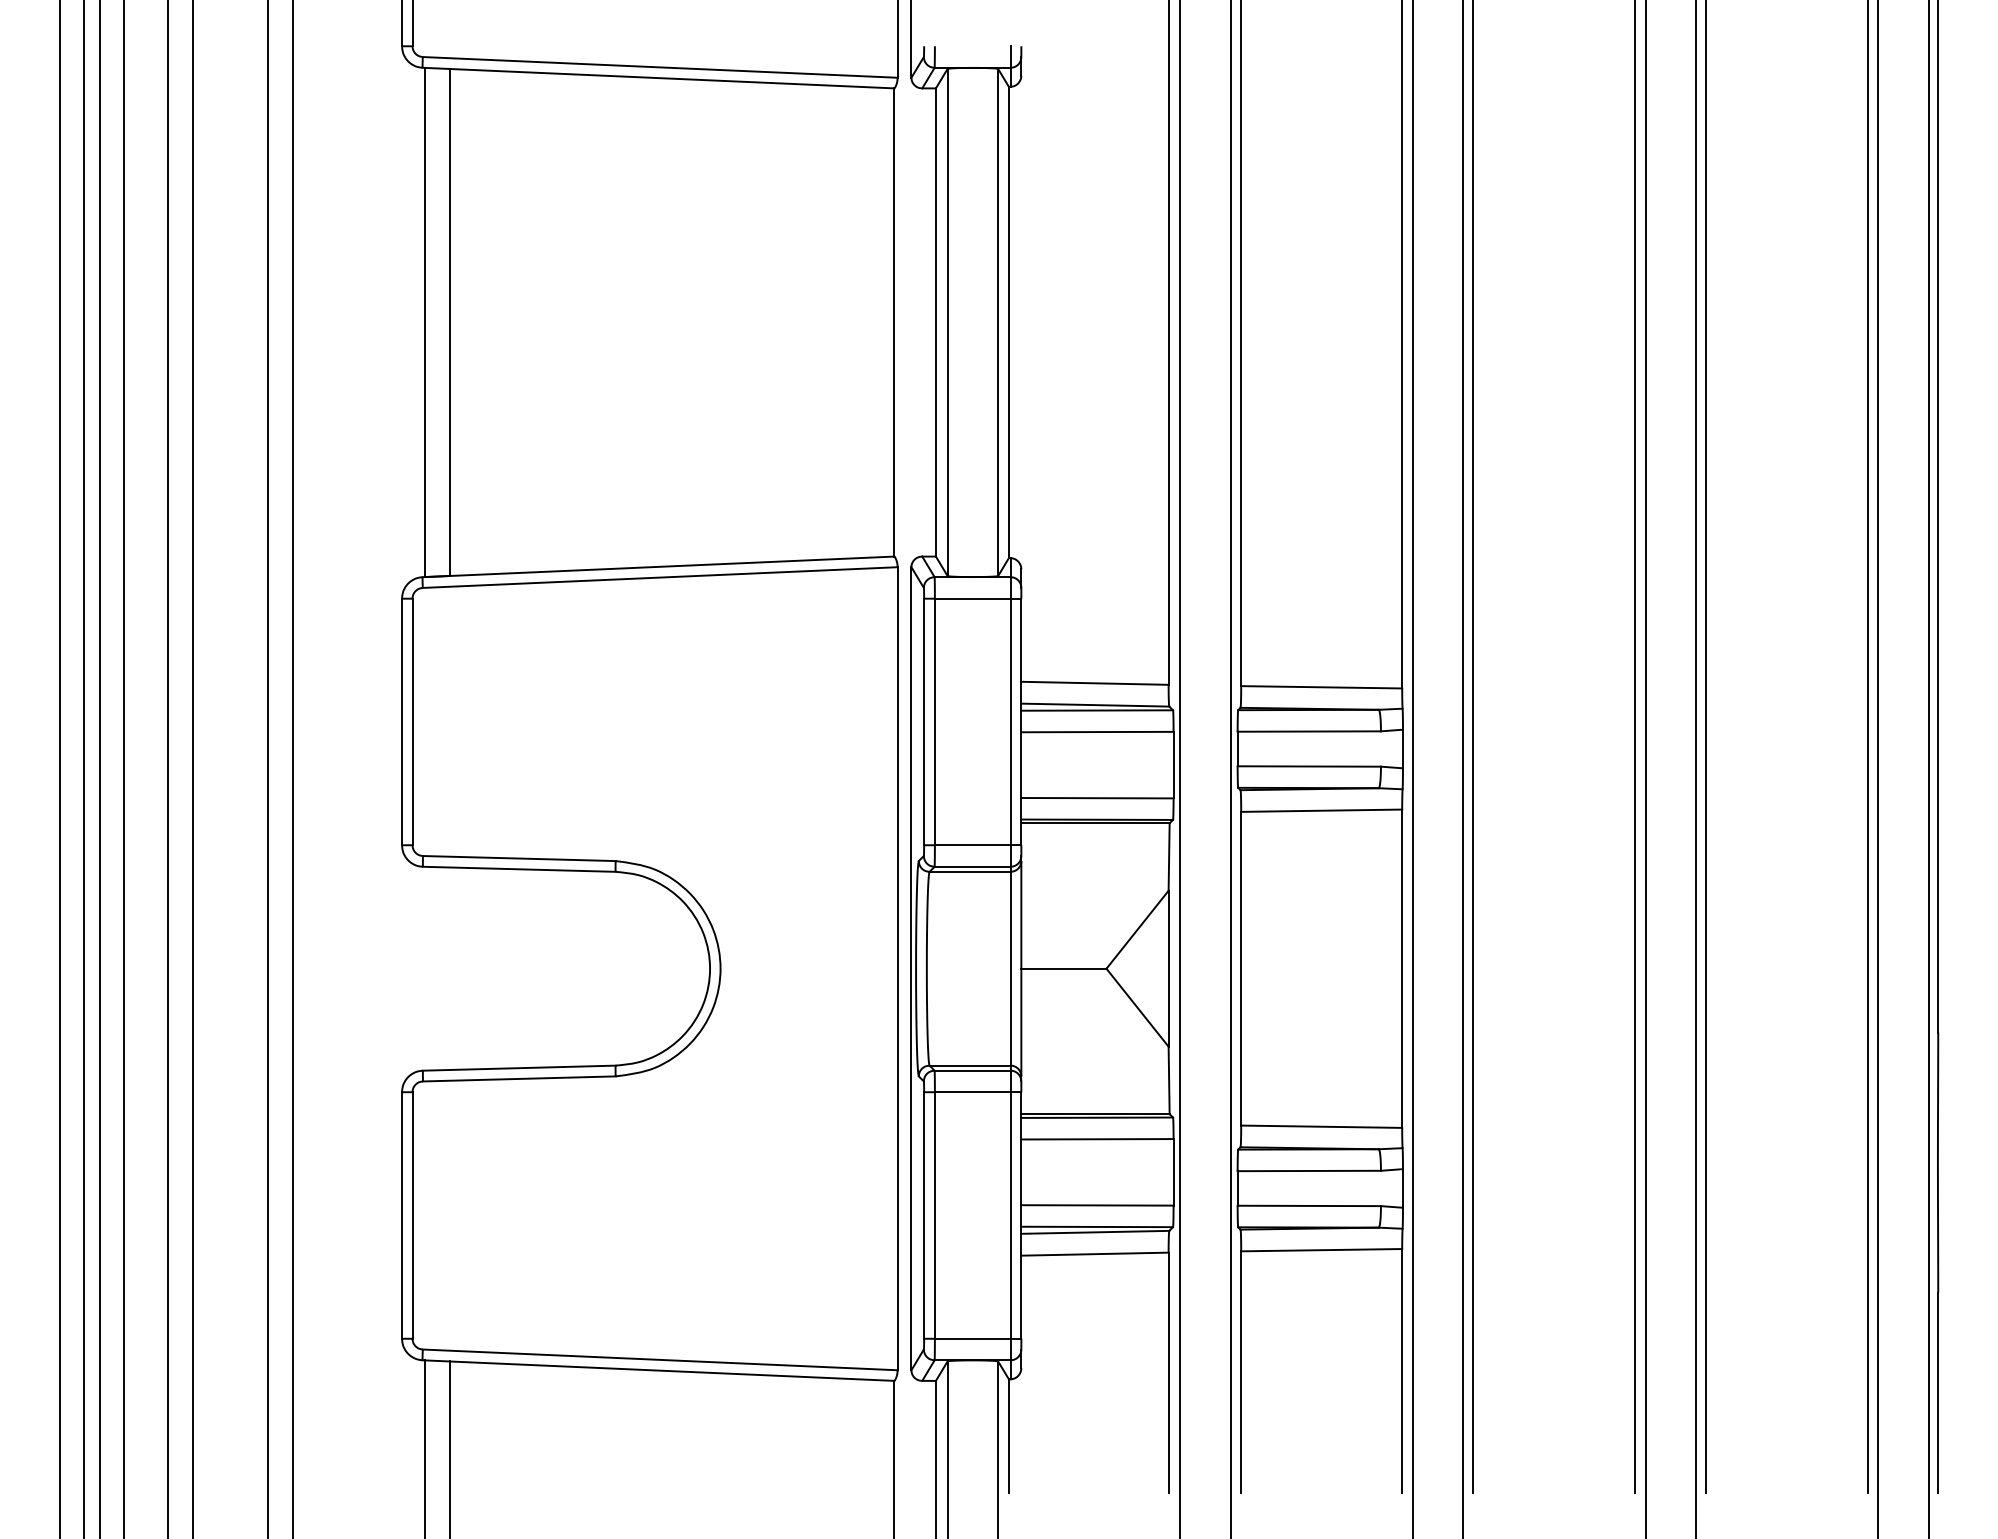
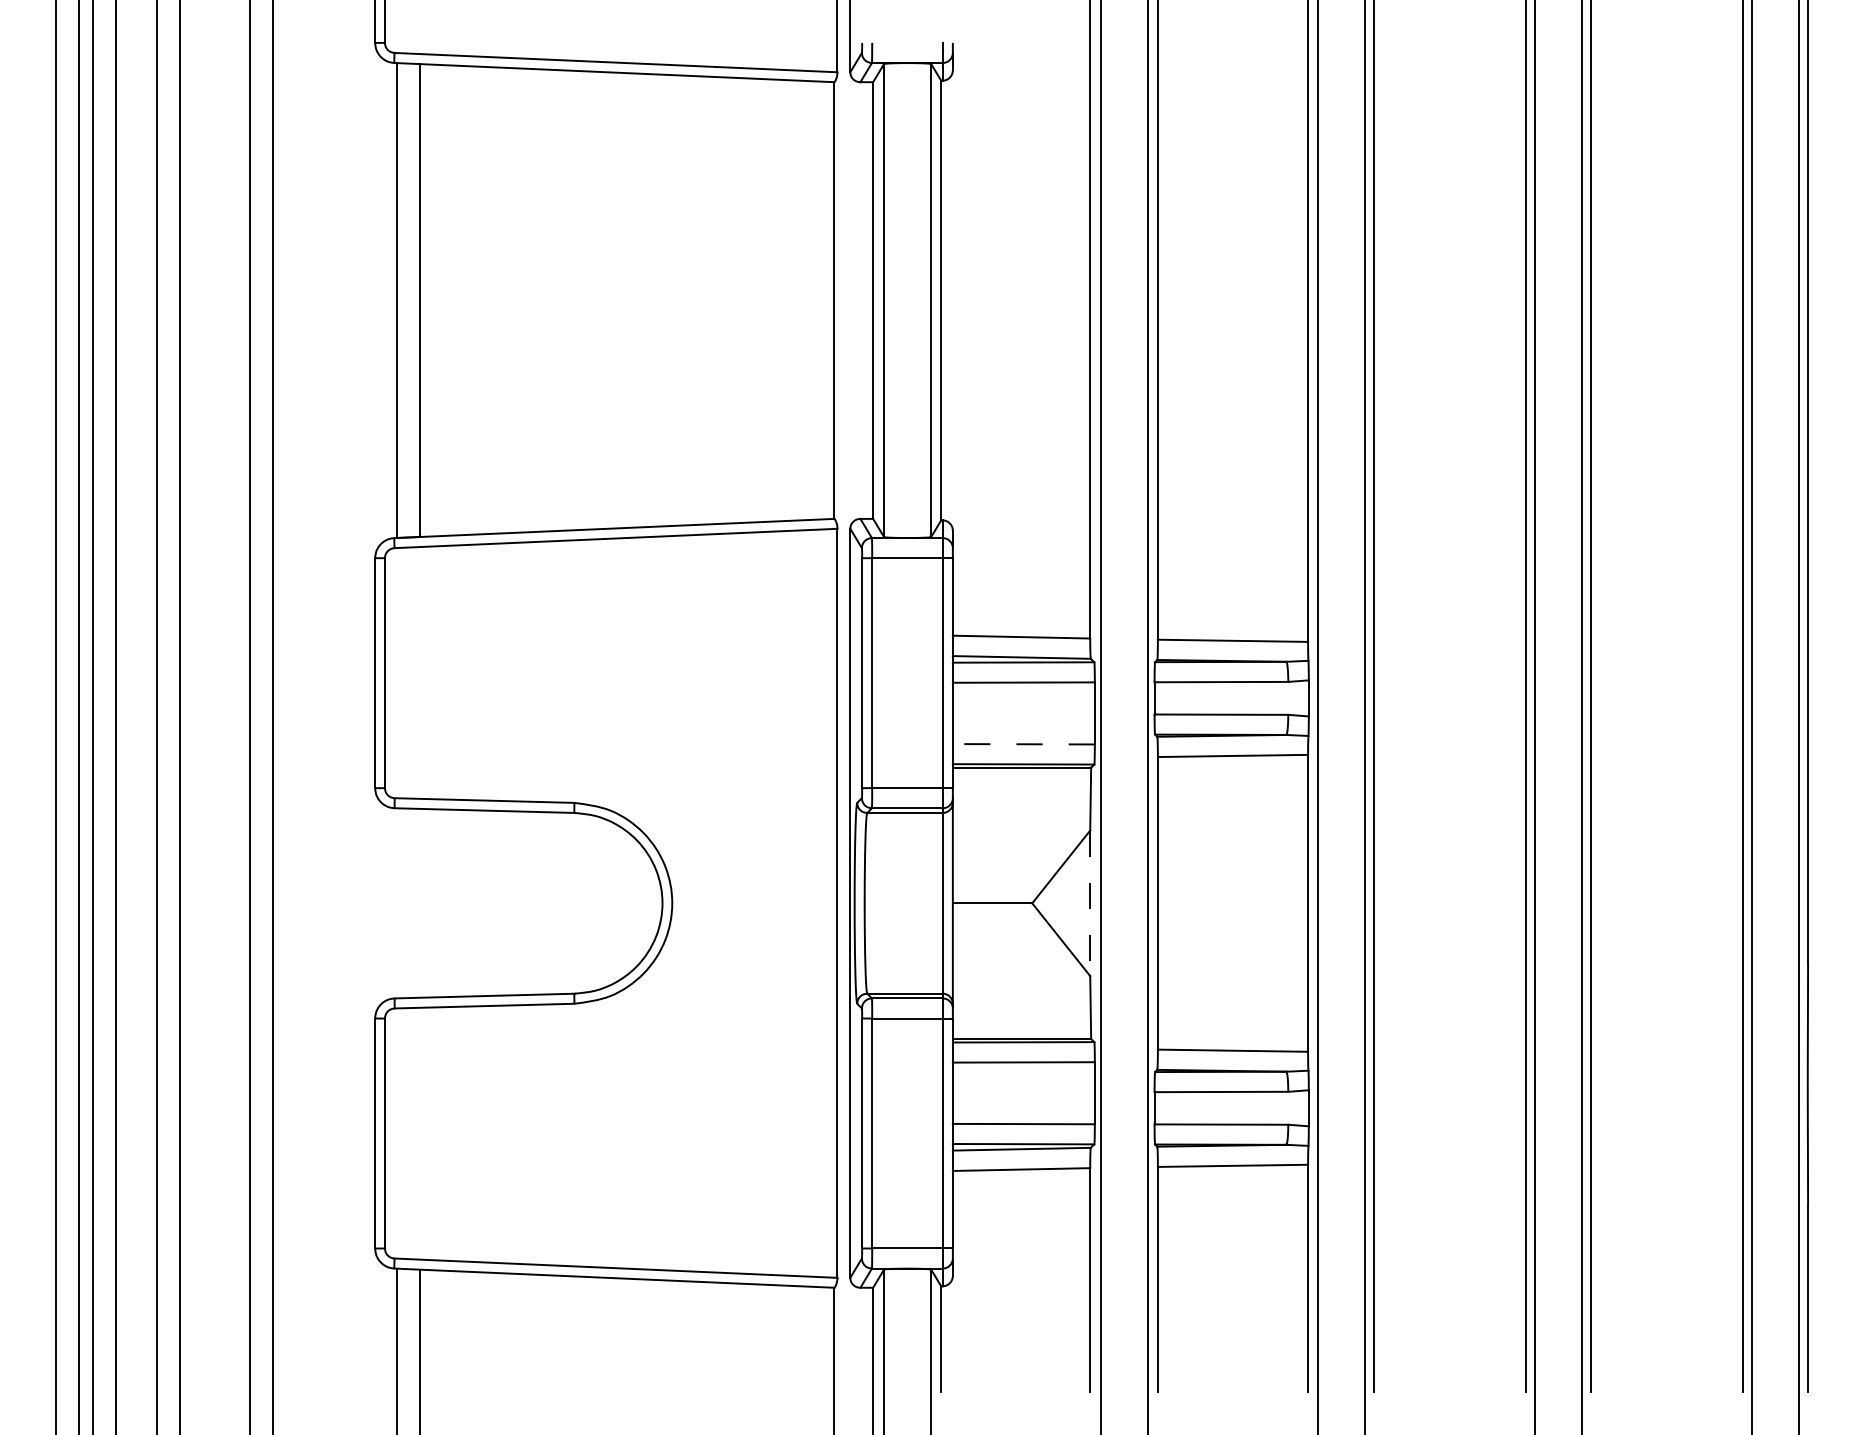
line: (1097, 798) -> (1023, 744), solid -> dashed
line: (1168, 968) -> (1090, 903), solid -> dashed

